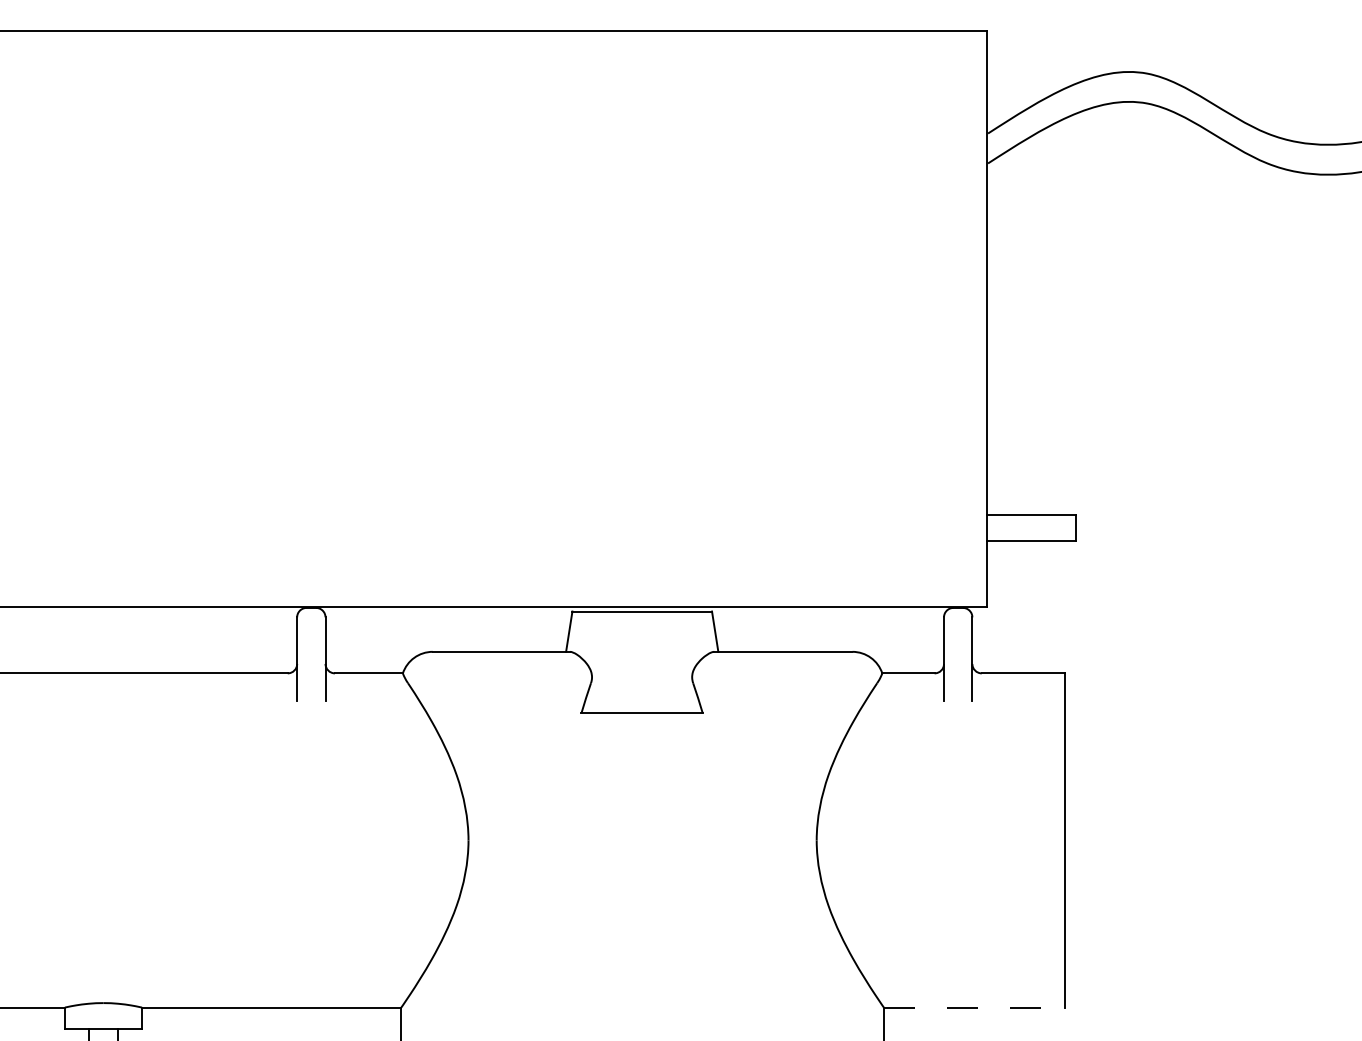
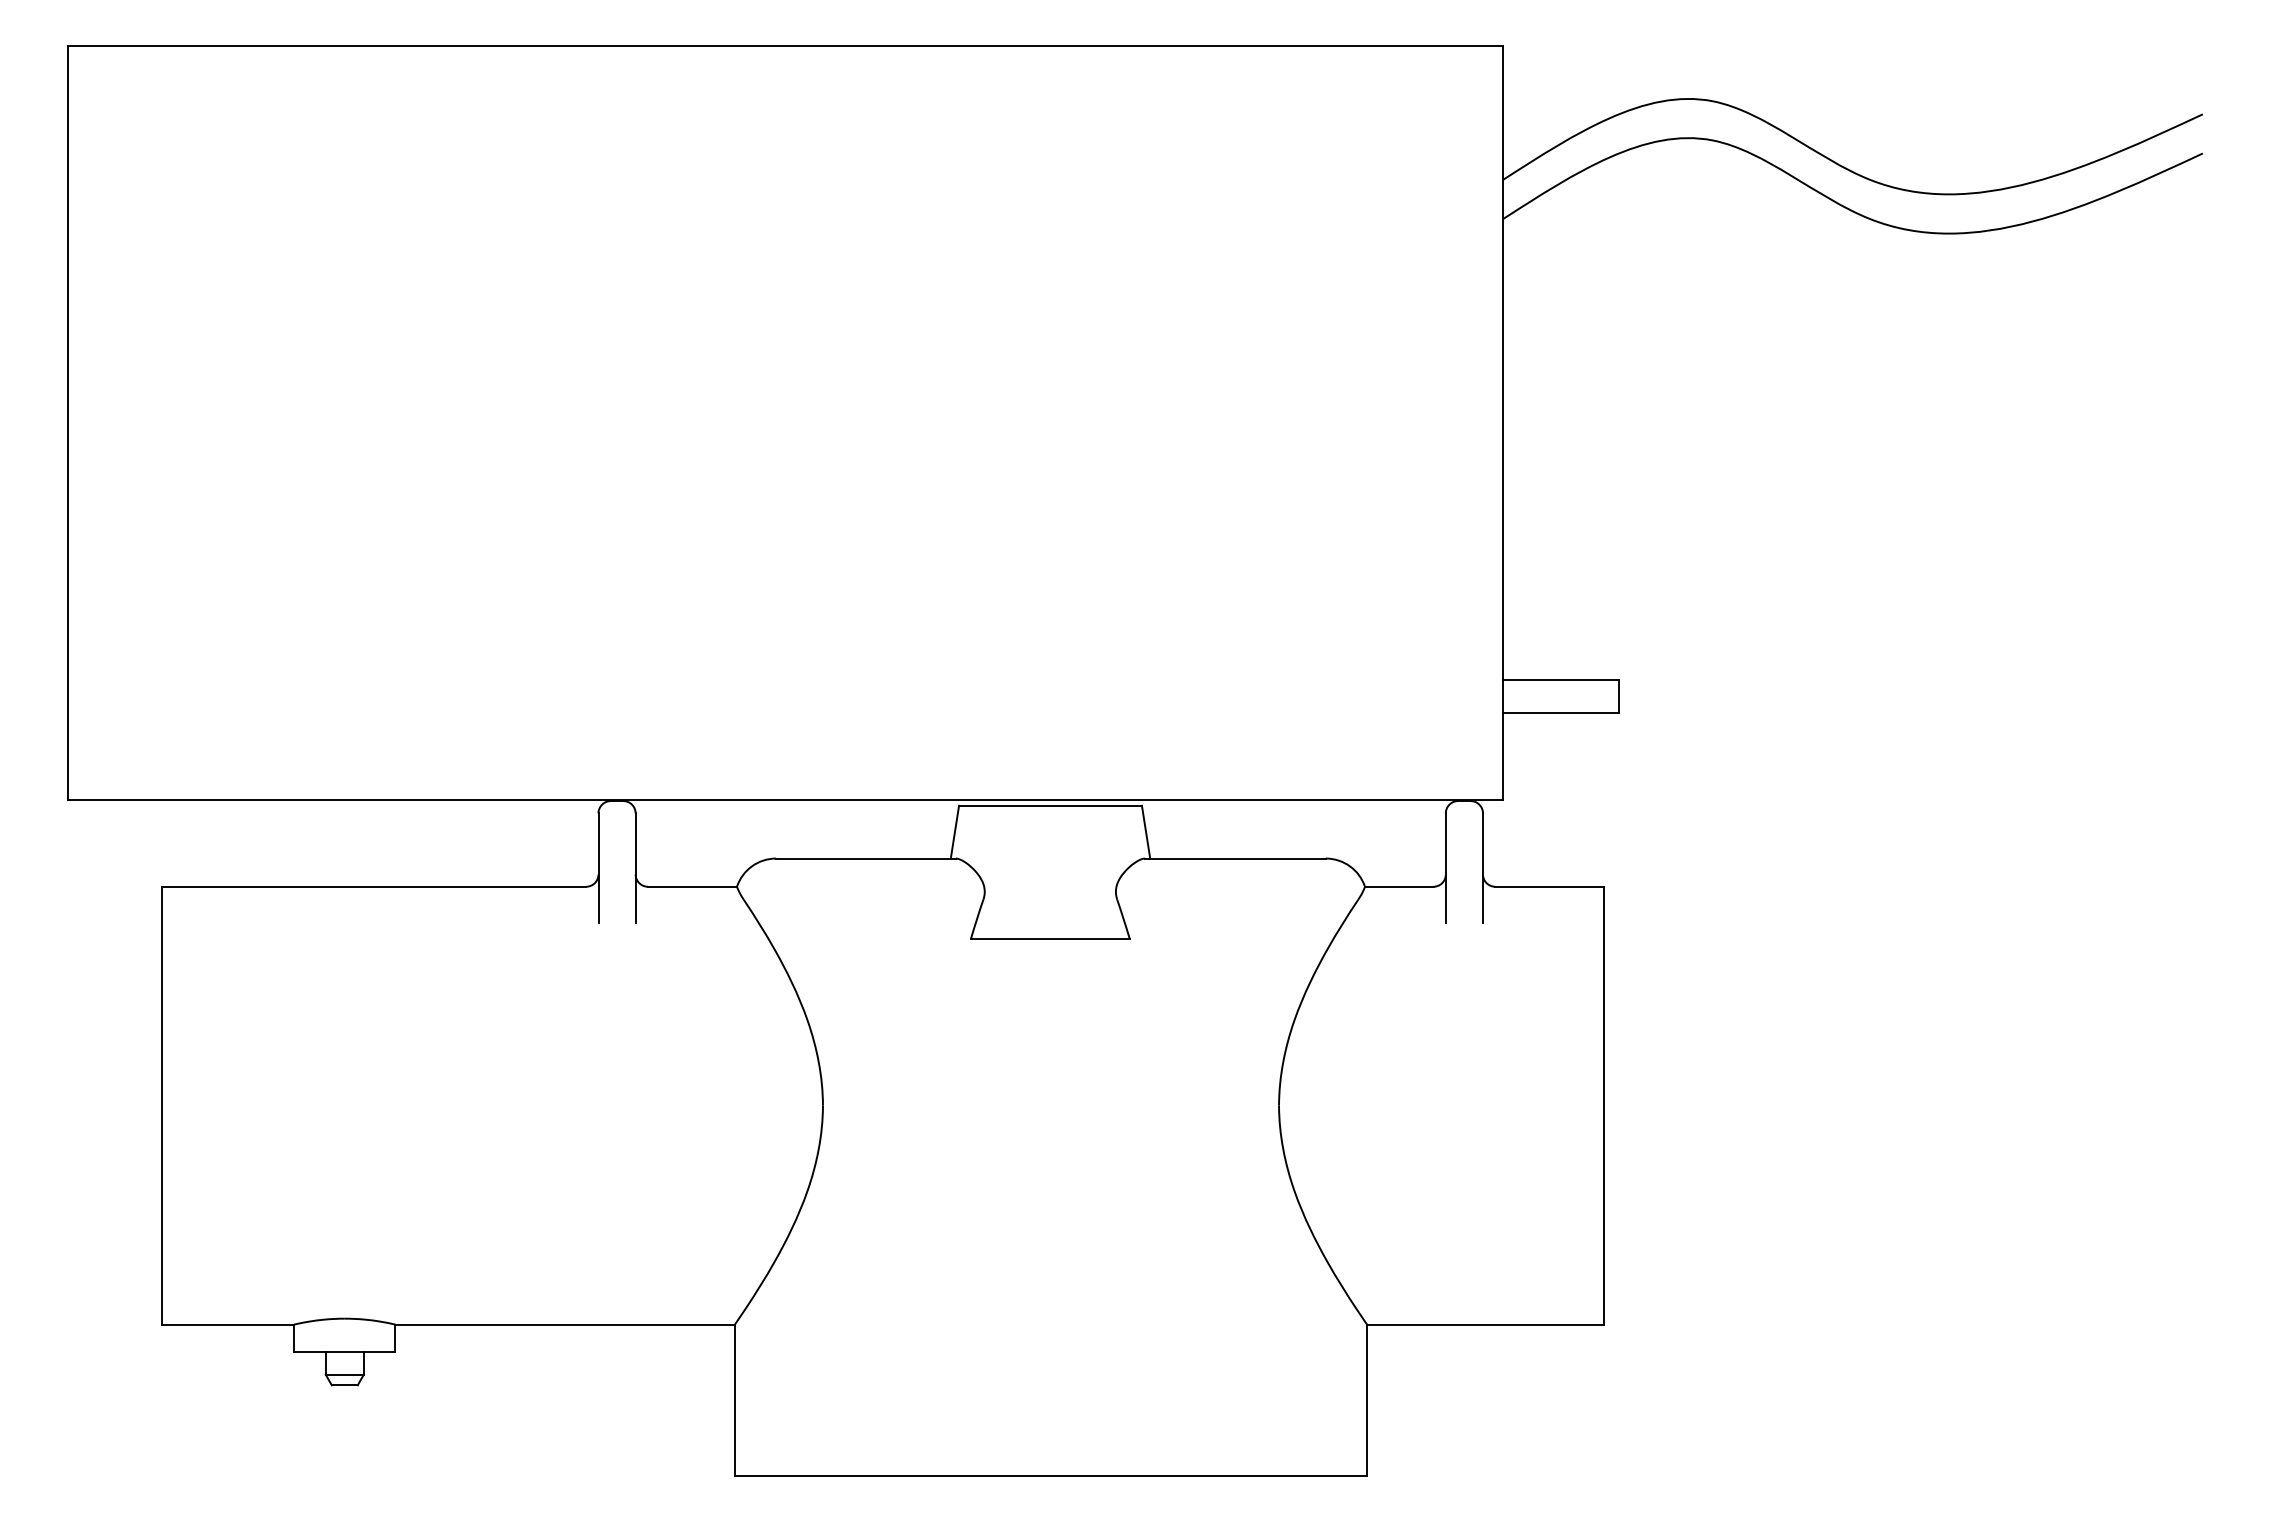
line: (975, 1007) -> (1486, 1324), dashed -> solid

